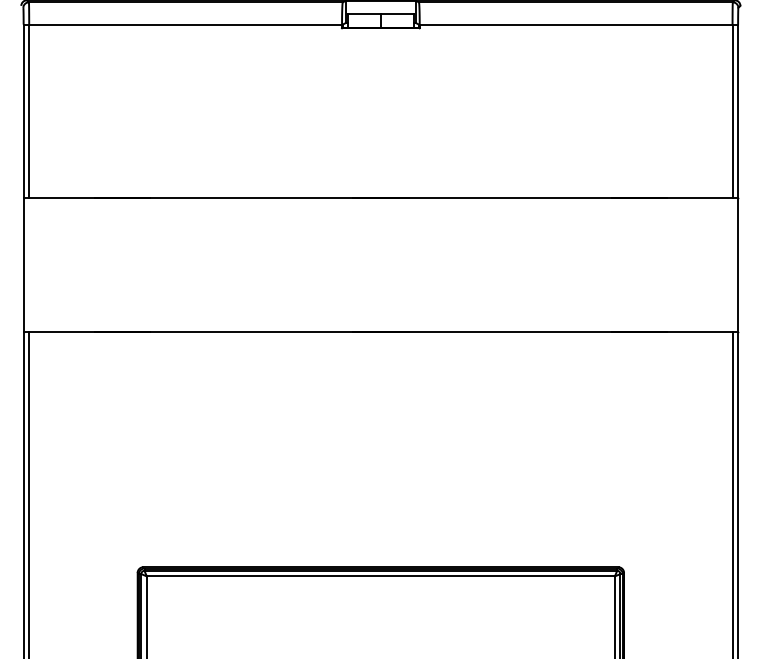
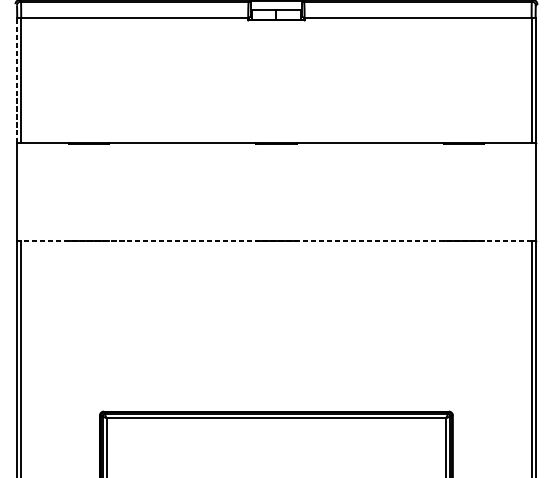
line: (23, 111) -> (17, 80), solid -> dashed
line: (380, 332) -> (276, 241), solid -> dashed

